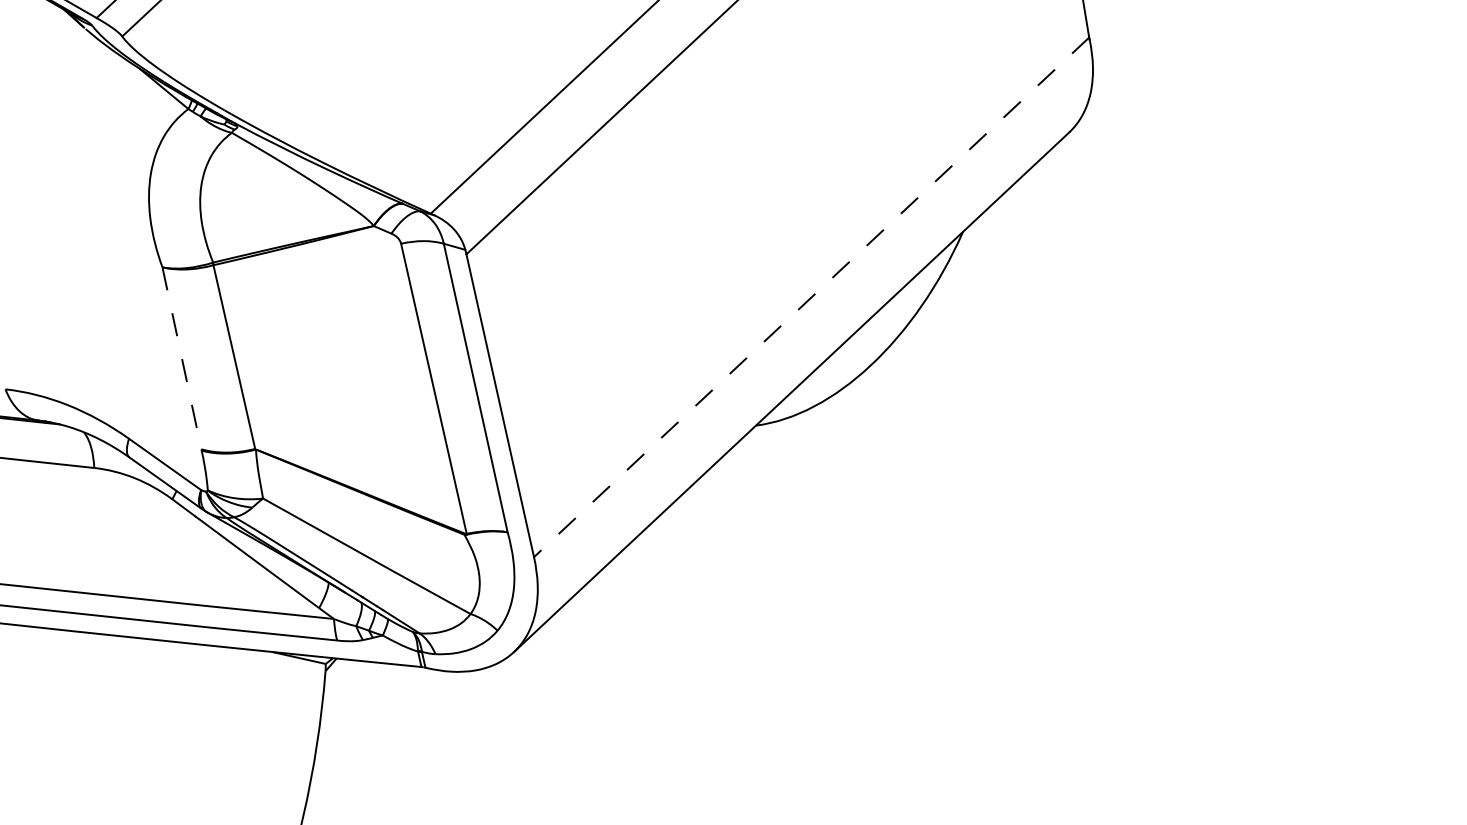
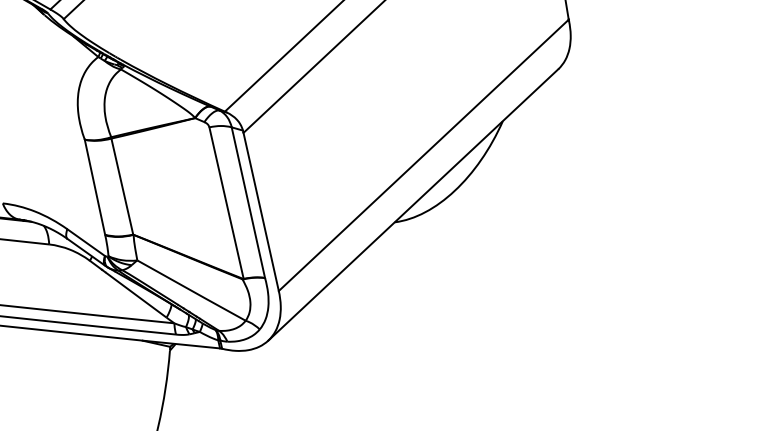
line: (811, 297) -> (423, 155), dashed -> solid
line: (181, 358) -> (94, 187), dashed -> solid

